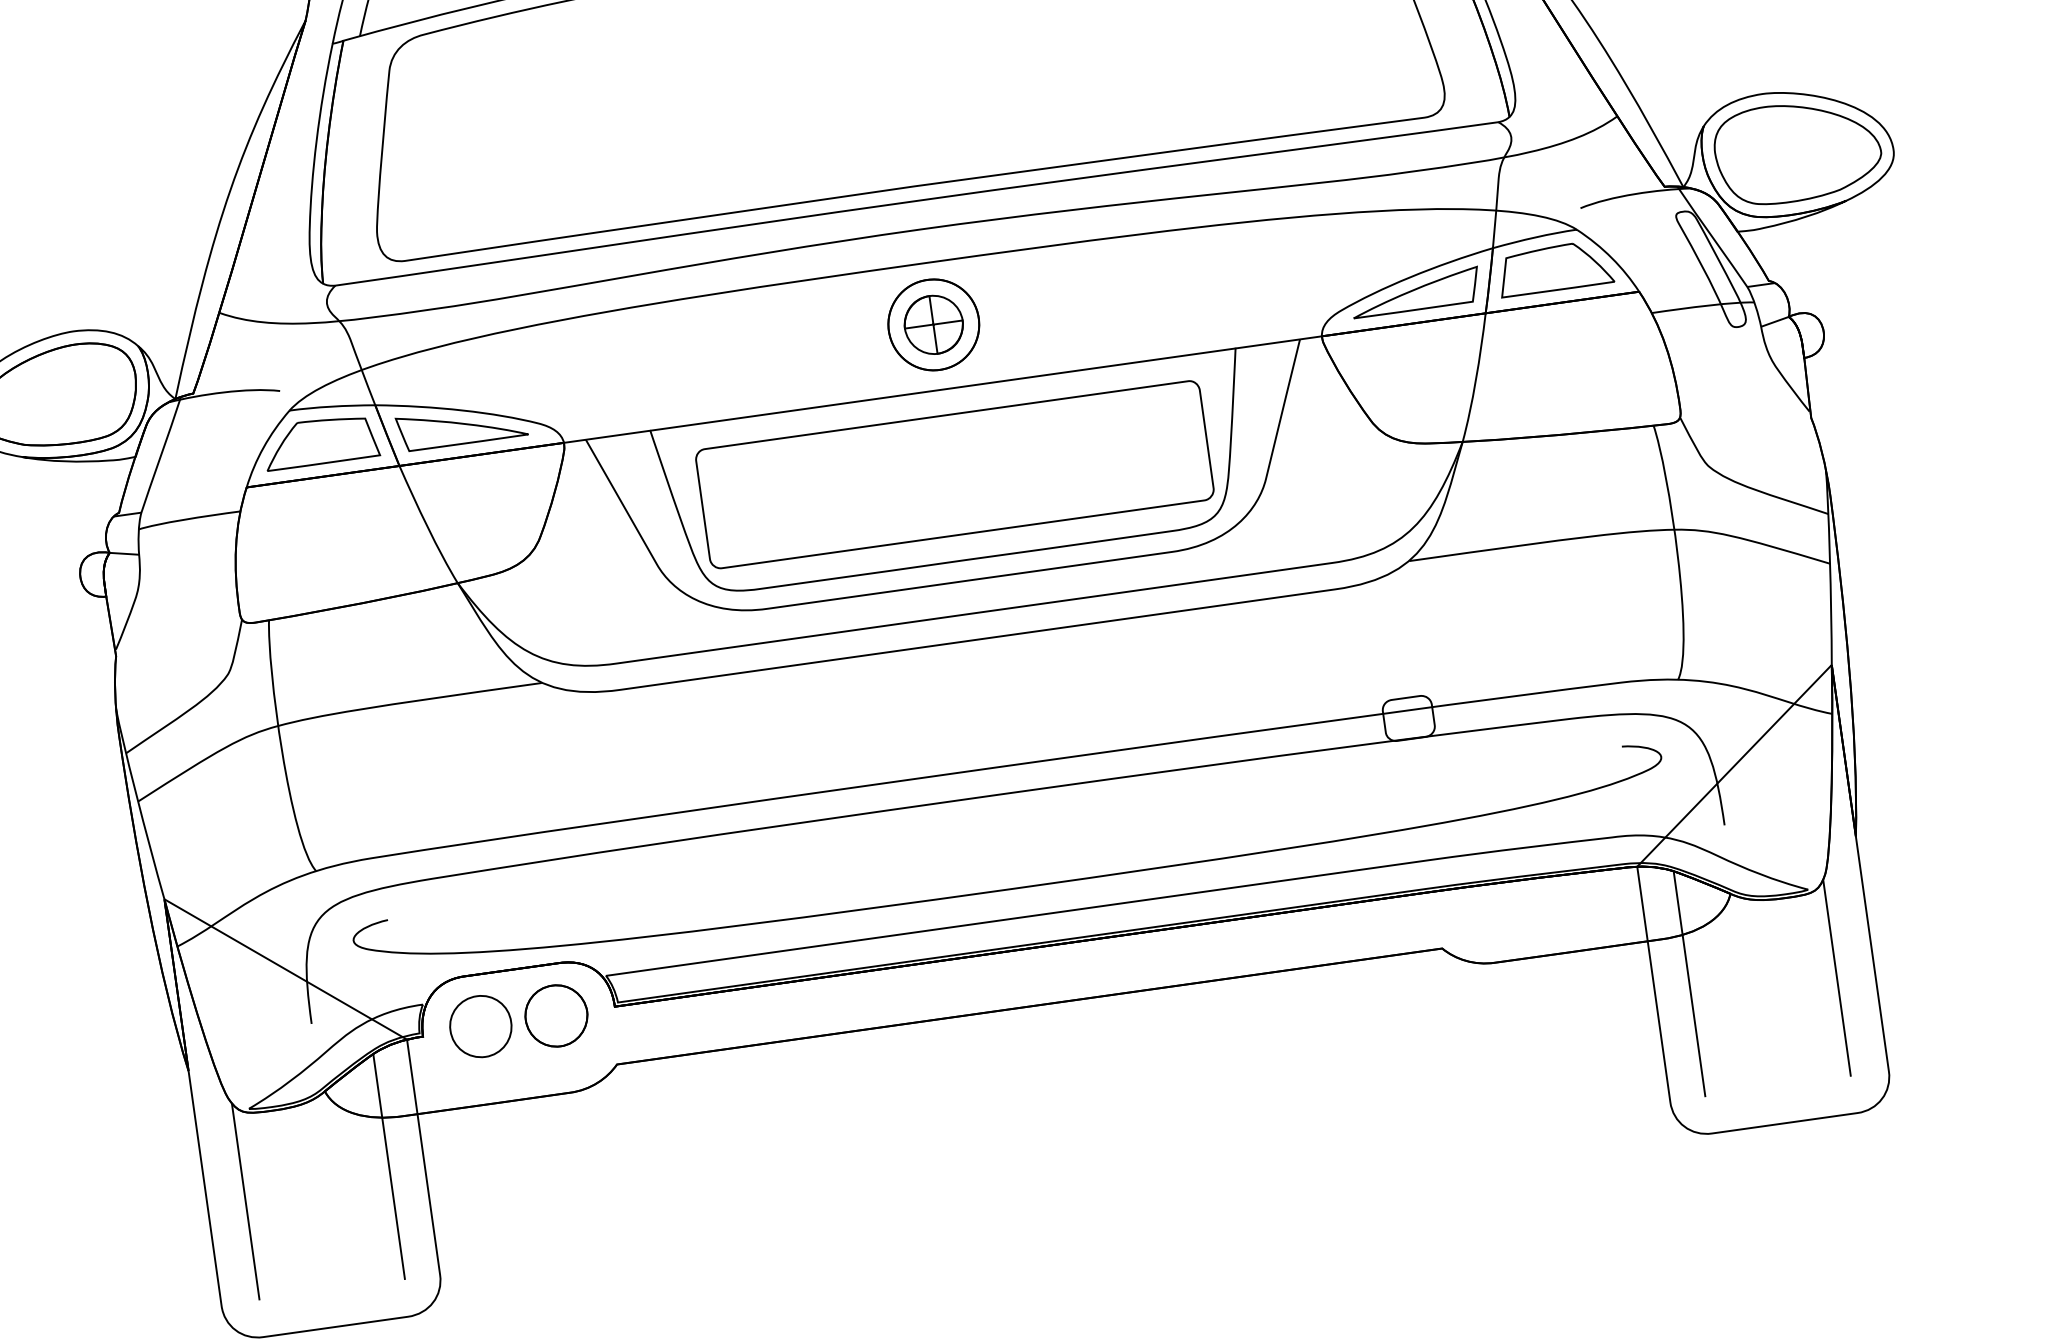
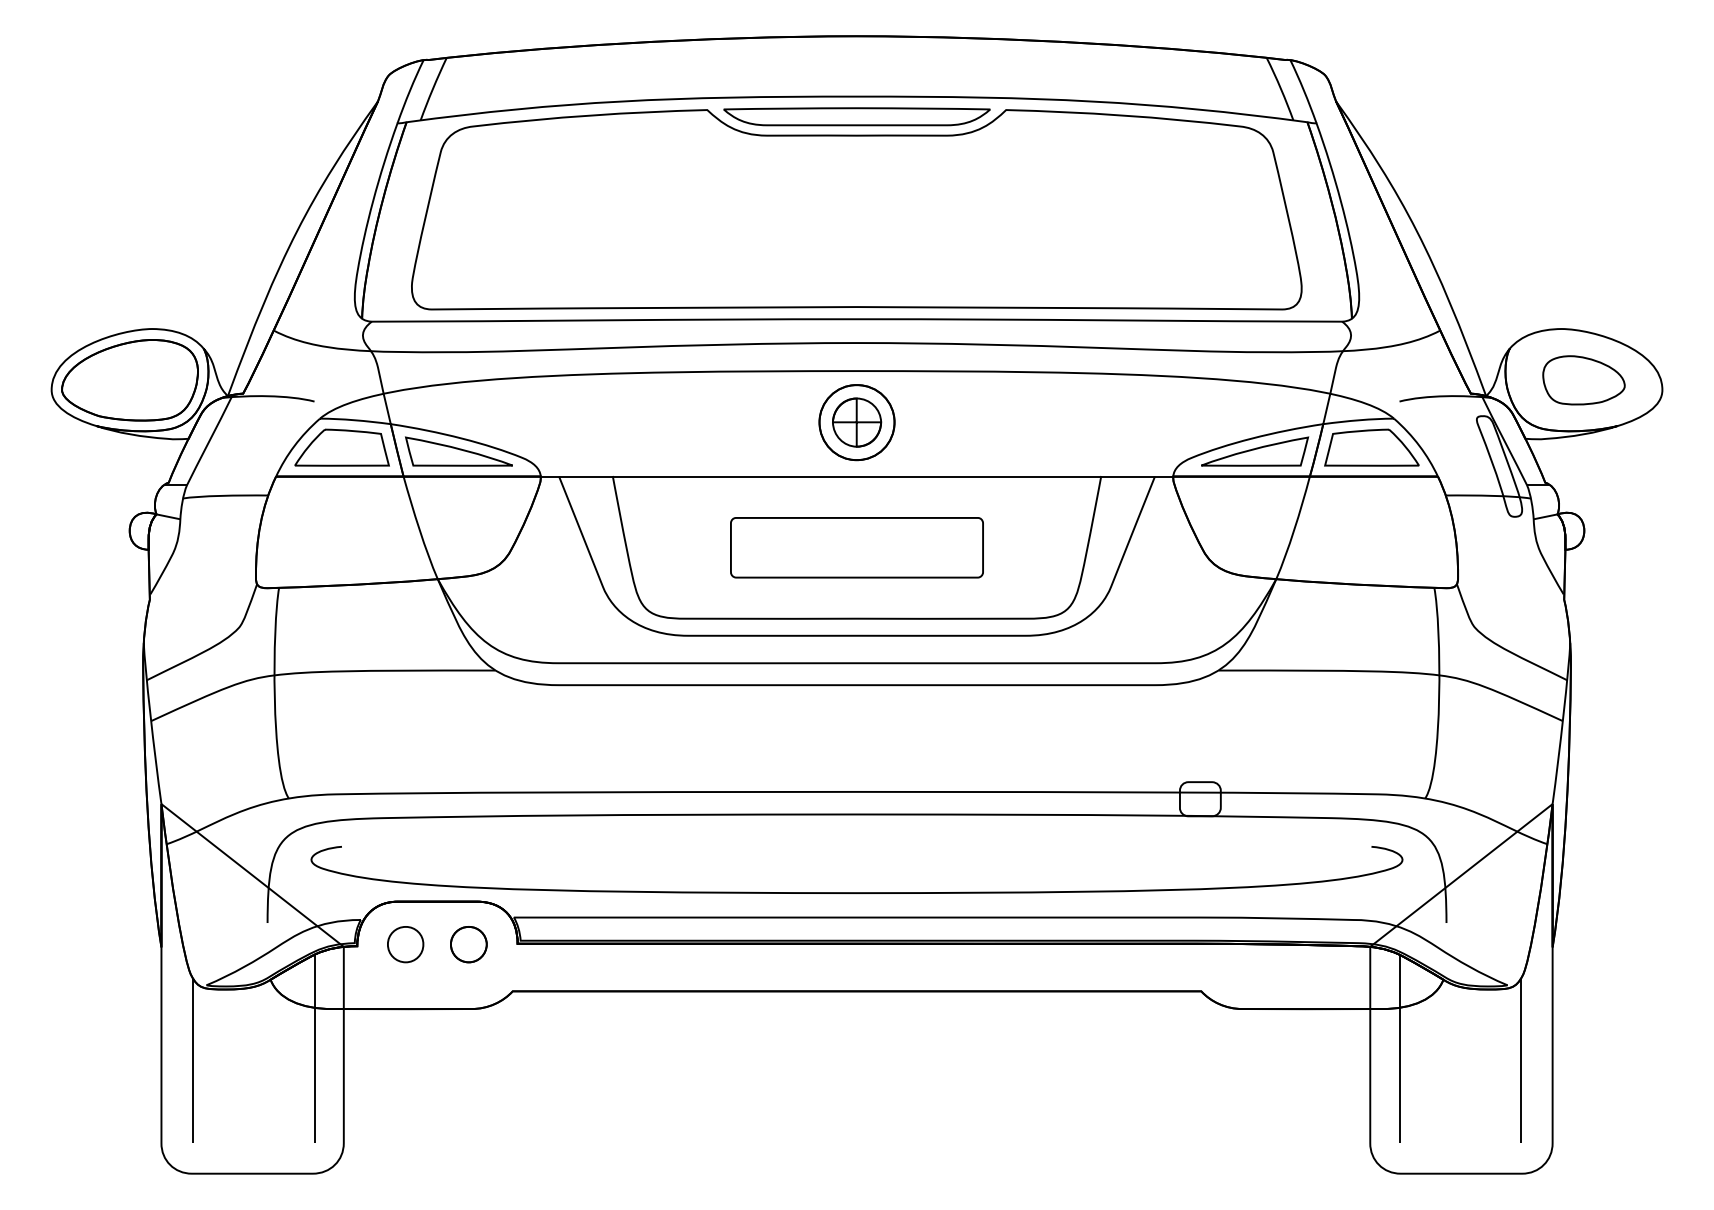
part: (1797, 152) -> (1583, 380), size x0.6
part: (954, 474) -> (856, 547), size x0.6
part: (556, 1015) -> (468, 944), size x0.7
part: (480, 1026) -> (405, 944), size x0.7

